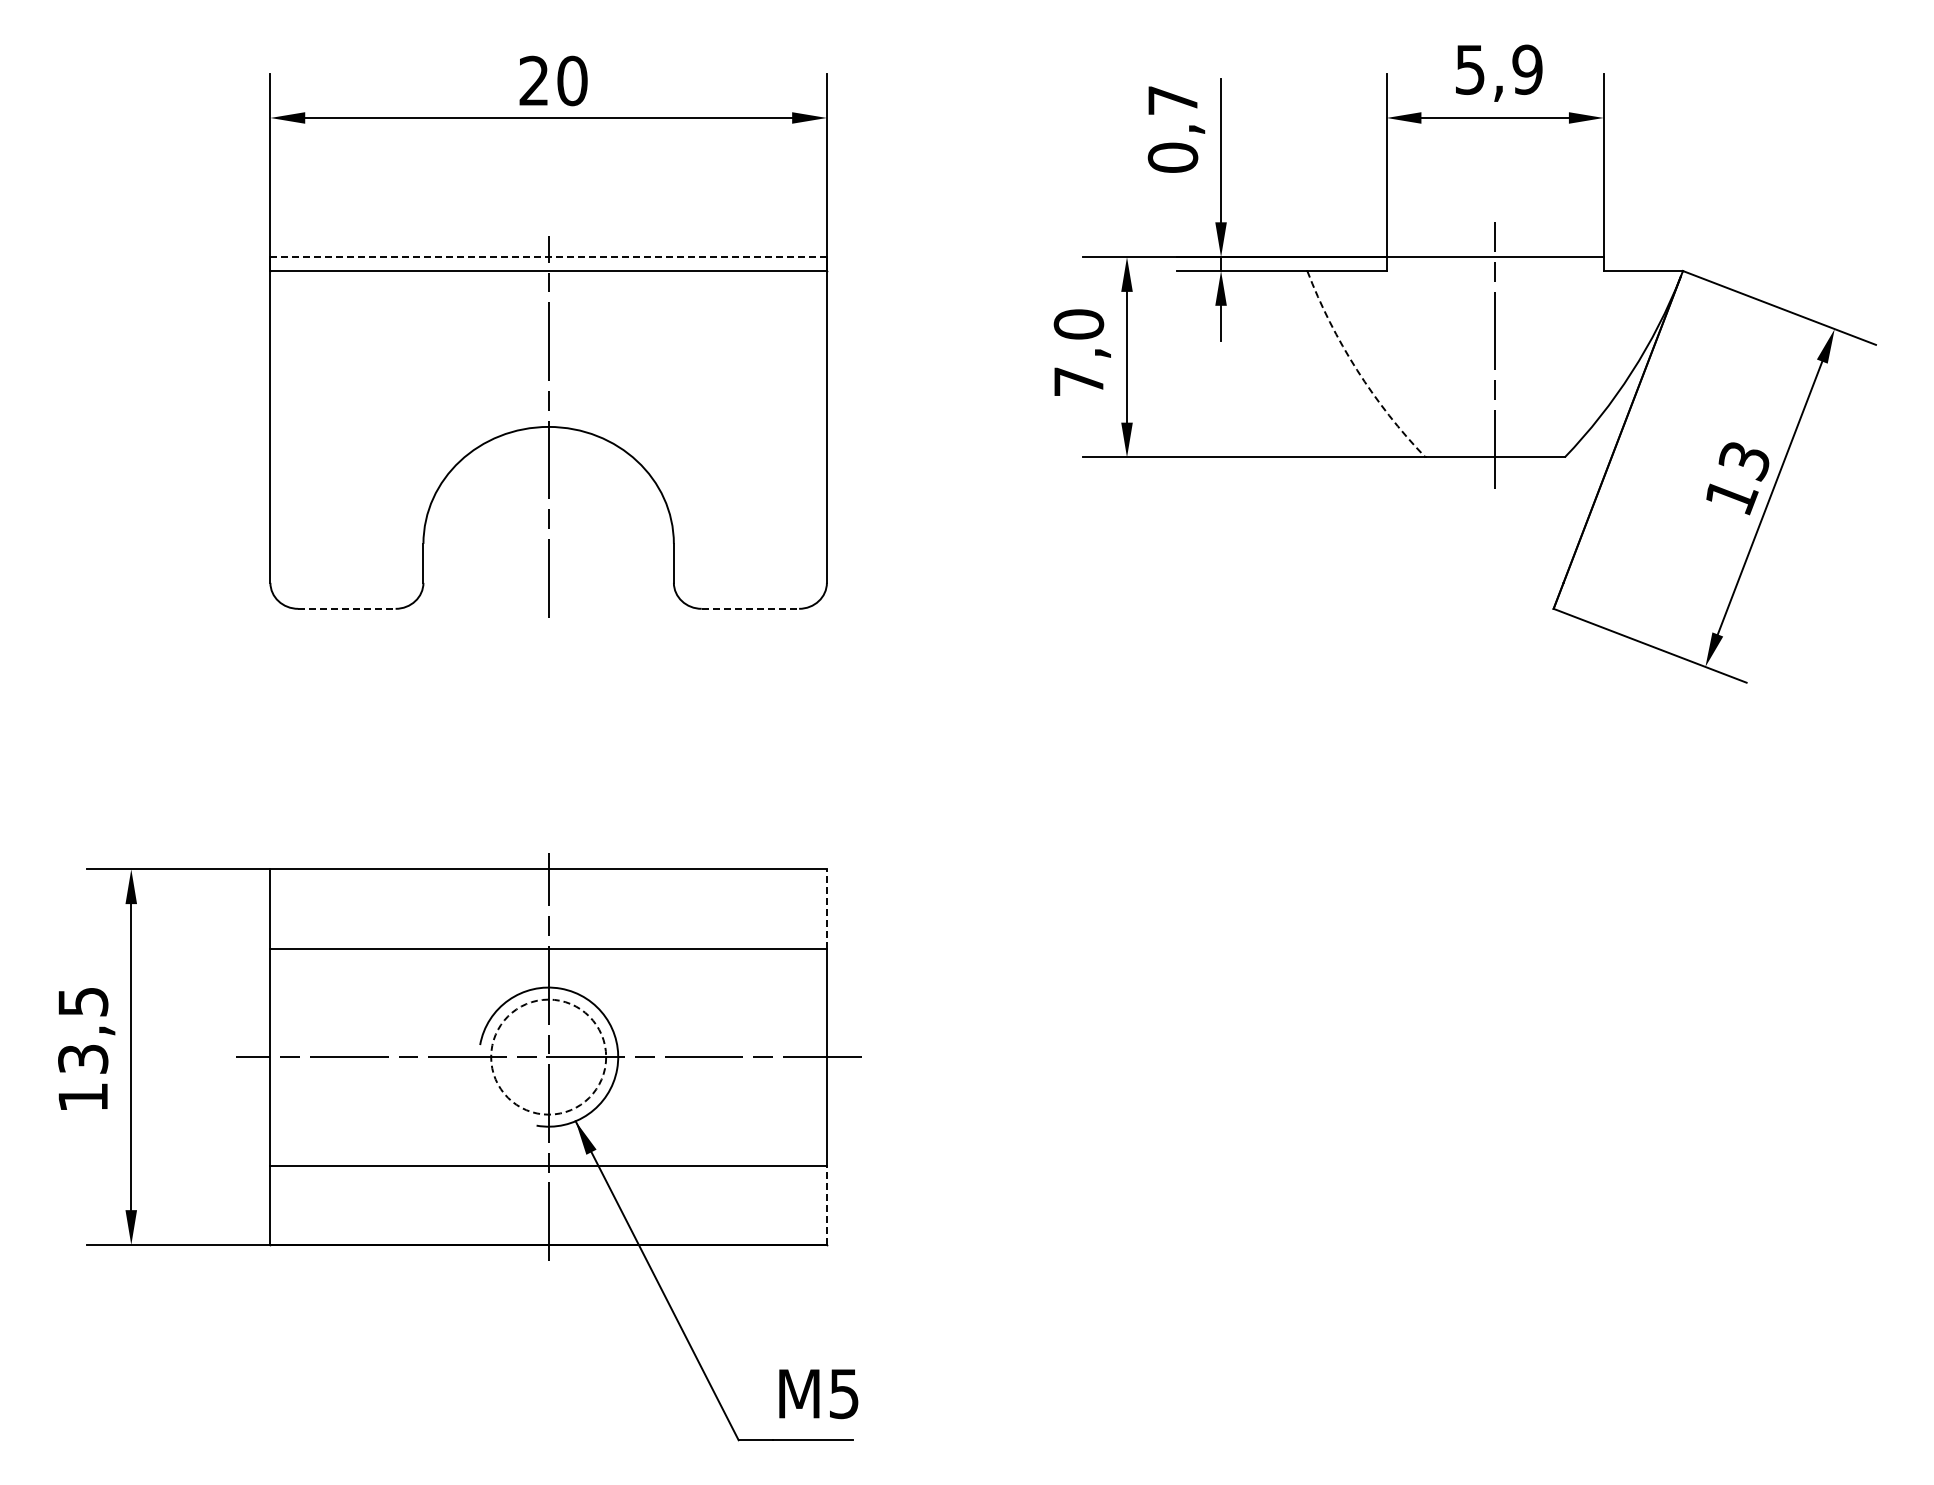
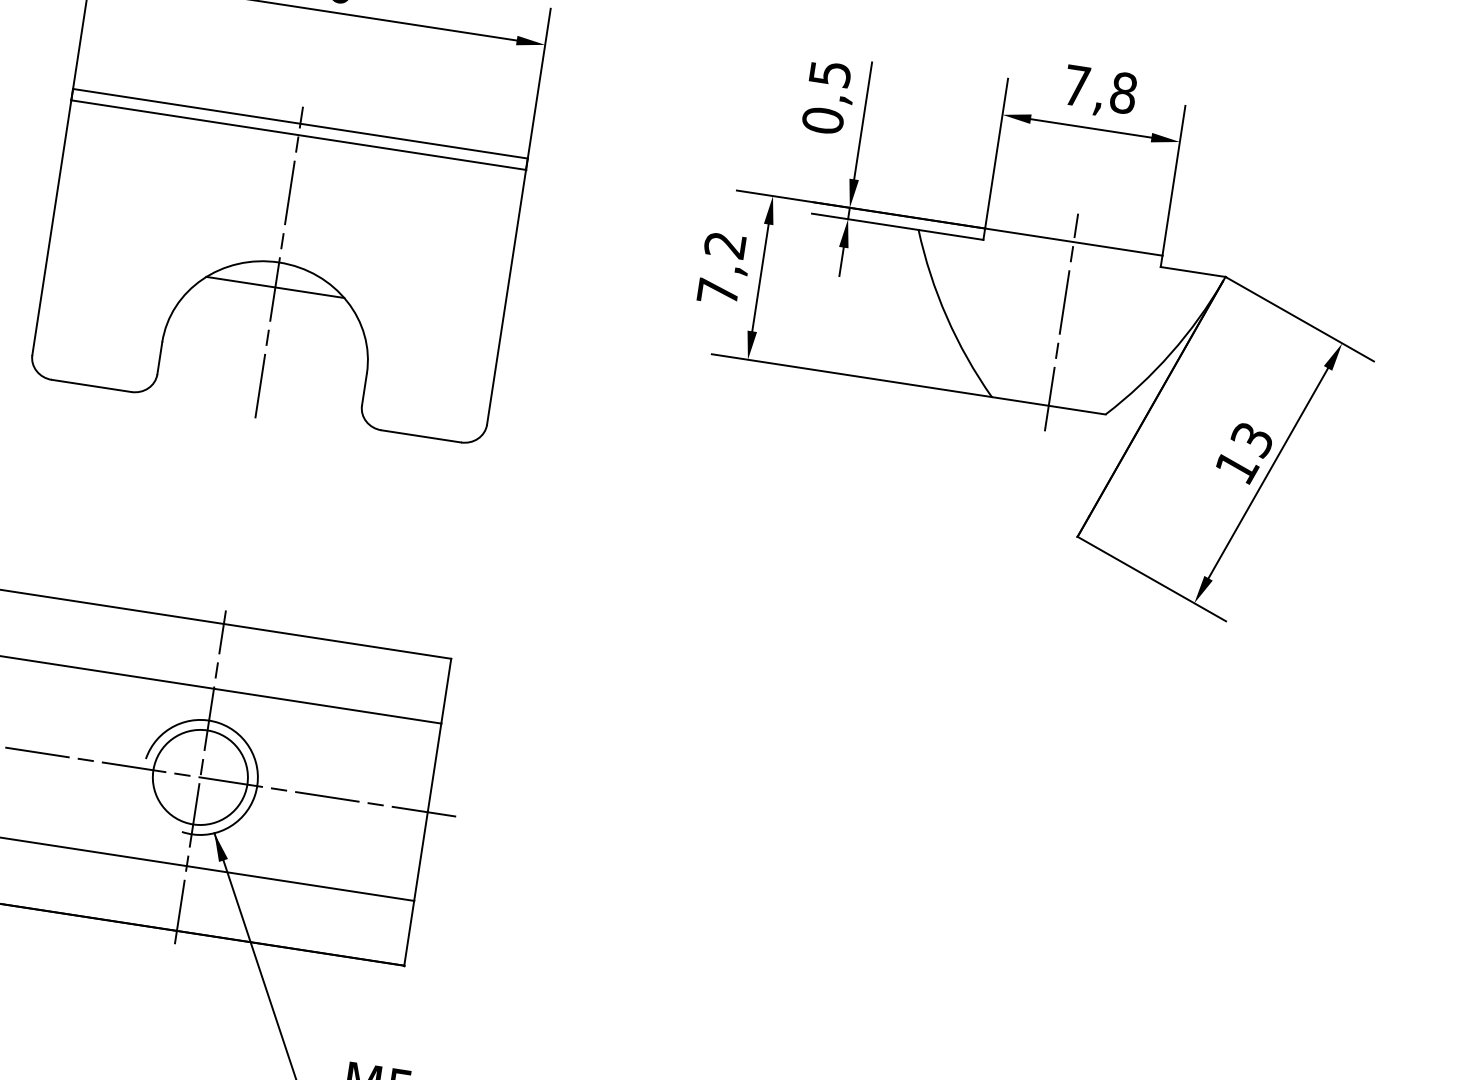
text: (1499, 69) -> (1100, 89), 5,9 -> 7,8
text: (1173, 100) -> (830, 73), 0,7 -> 0,5
line: (549, 257) -> (301, 124), dashed -> solid
text: (1078, 324) -> (724, 245), 7,0 -> 7,2
arc: (1357, 370) -> (947, 317), dashed -> solid
line: (548, 457) -> (275, 287), added
line: (346, 608) -> (91, 385), dashed -> solid
line: (750, 608) -> (421, 436), dashed -> solid
line: (826, 908) -> (446, 690), dashed -> solid
circle: (548, 1056) -> (200, 776), dashed -> solid
line: (826, 1205) -> (408, 933), dashed -> solid

